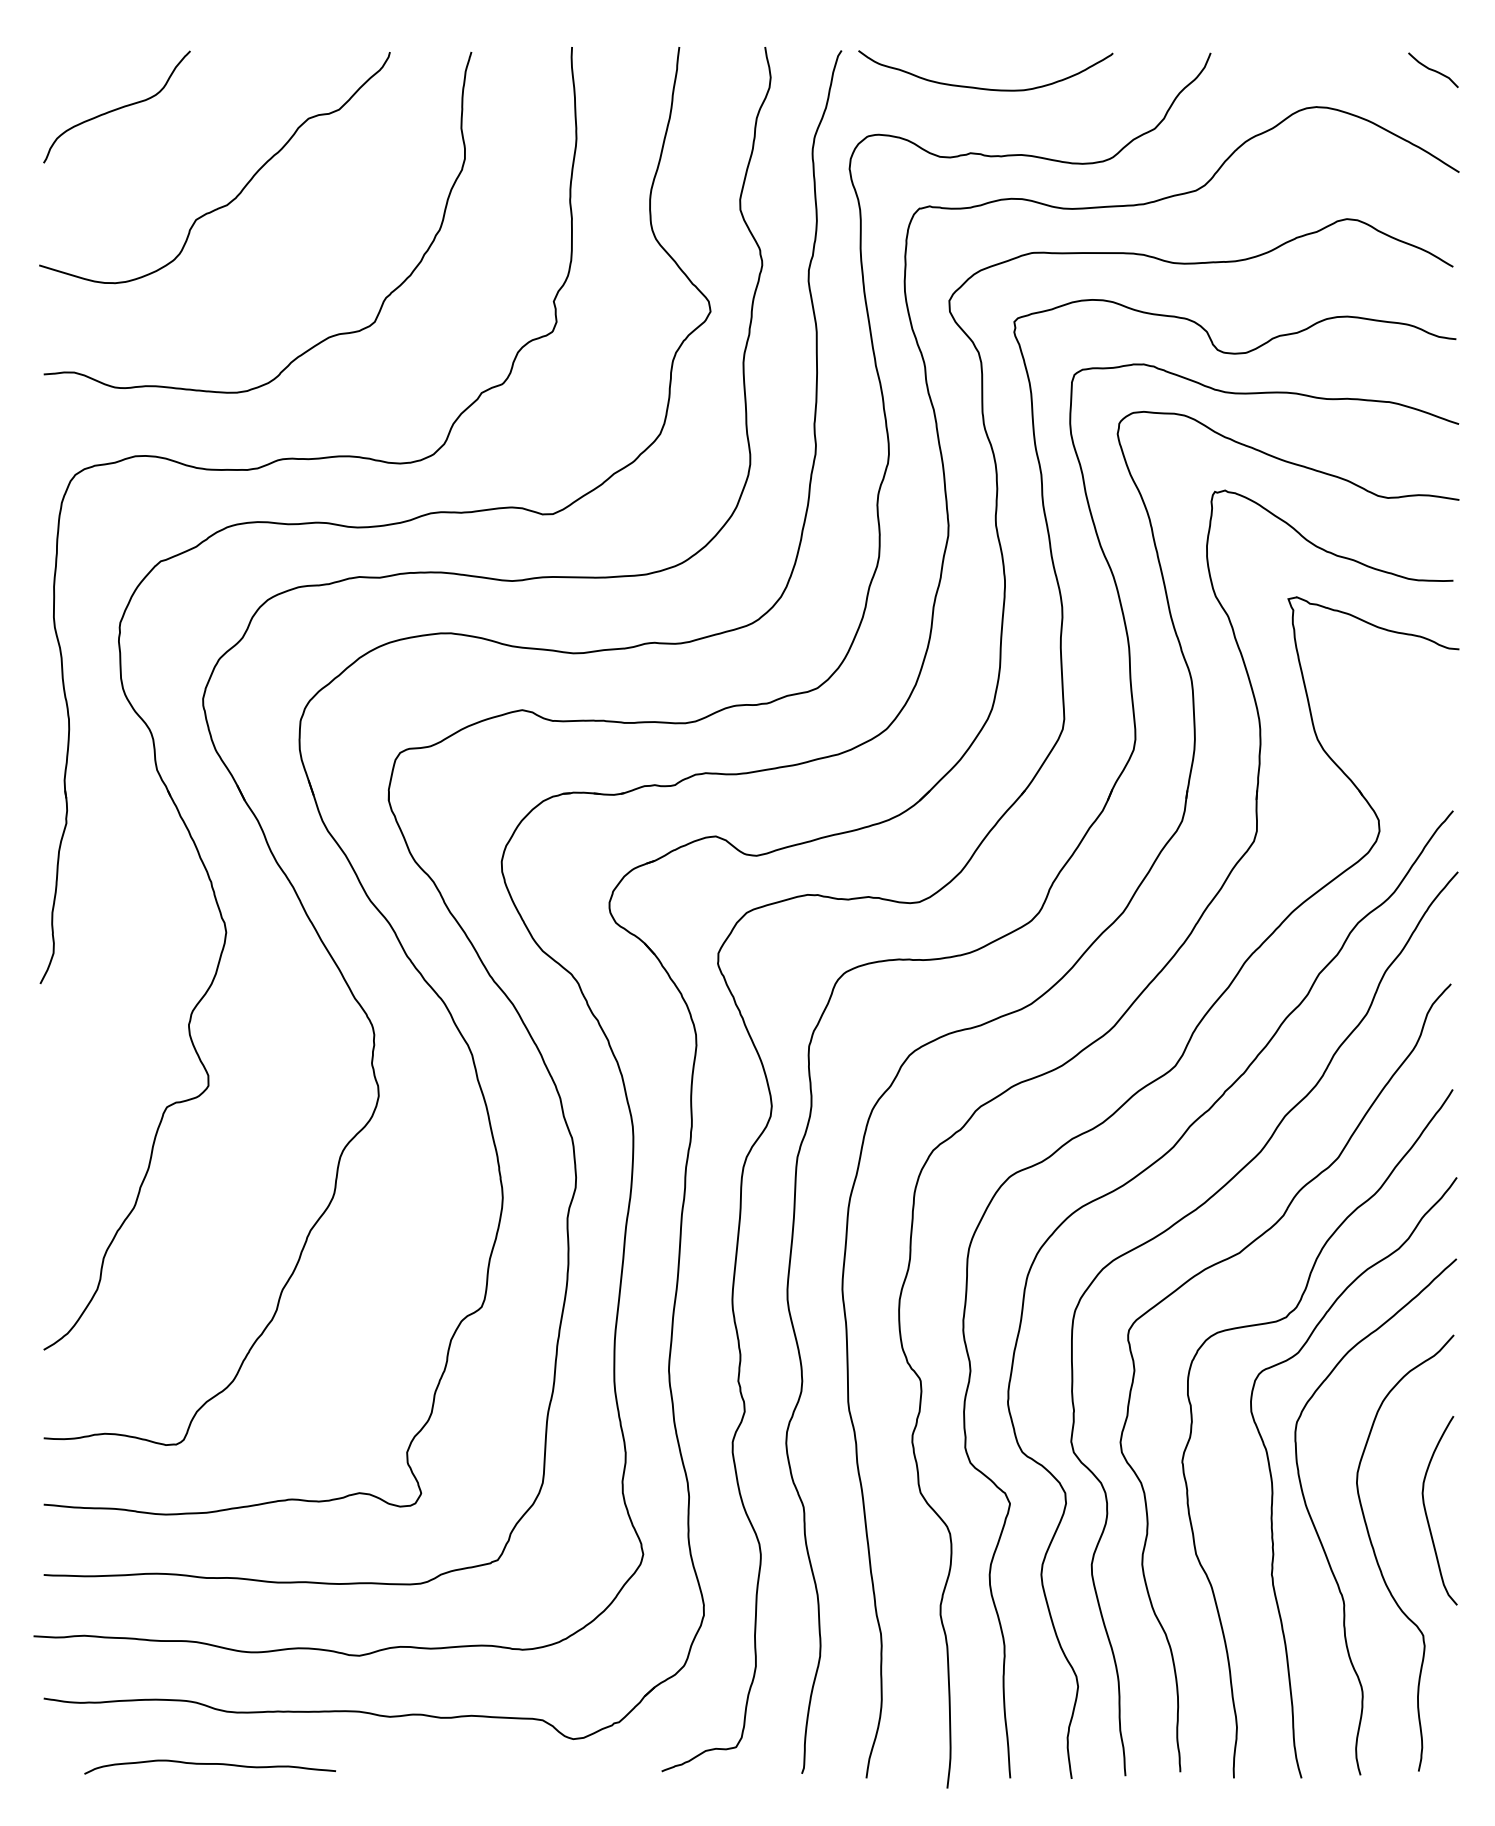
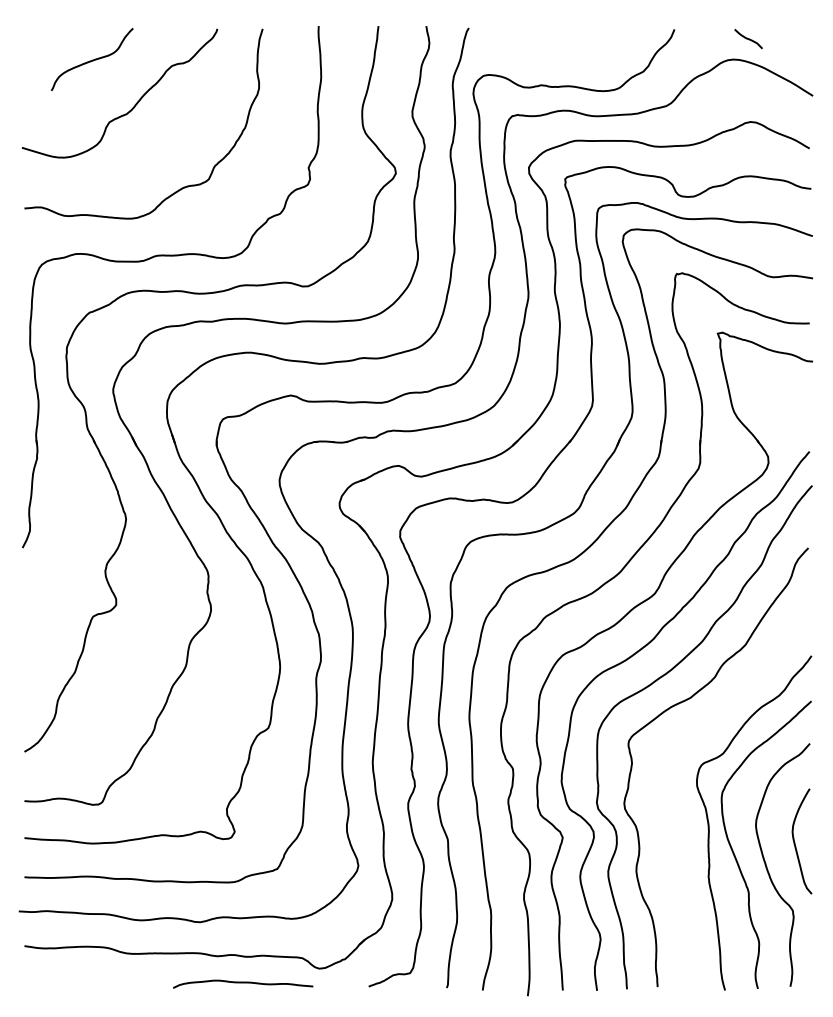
curve: (1433, 71) -> (748, 39), moved
curve: (986, 87) -> (549, 48), removed
curve: (117, 106) -> (92, 59), moved
curve: (1280, 1322) -> (713, 736), removed
curve: (210, 1765) -> (243, 983), moved

